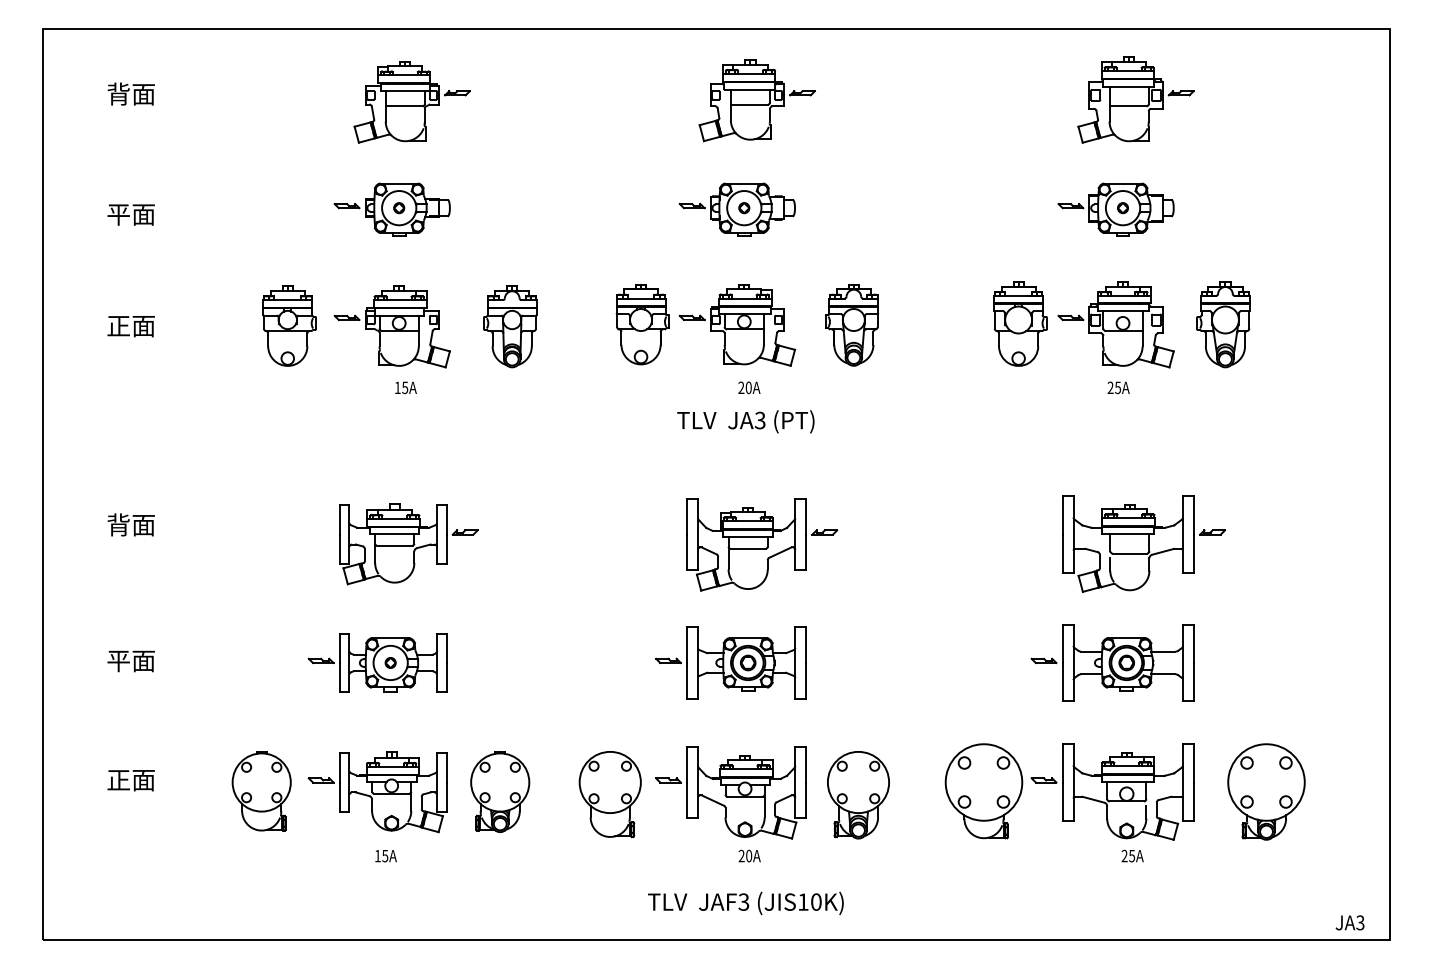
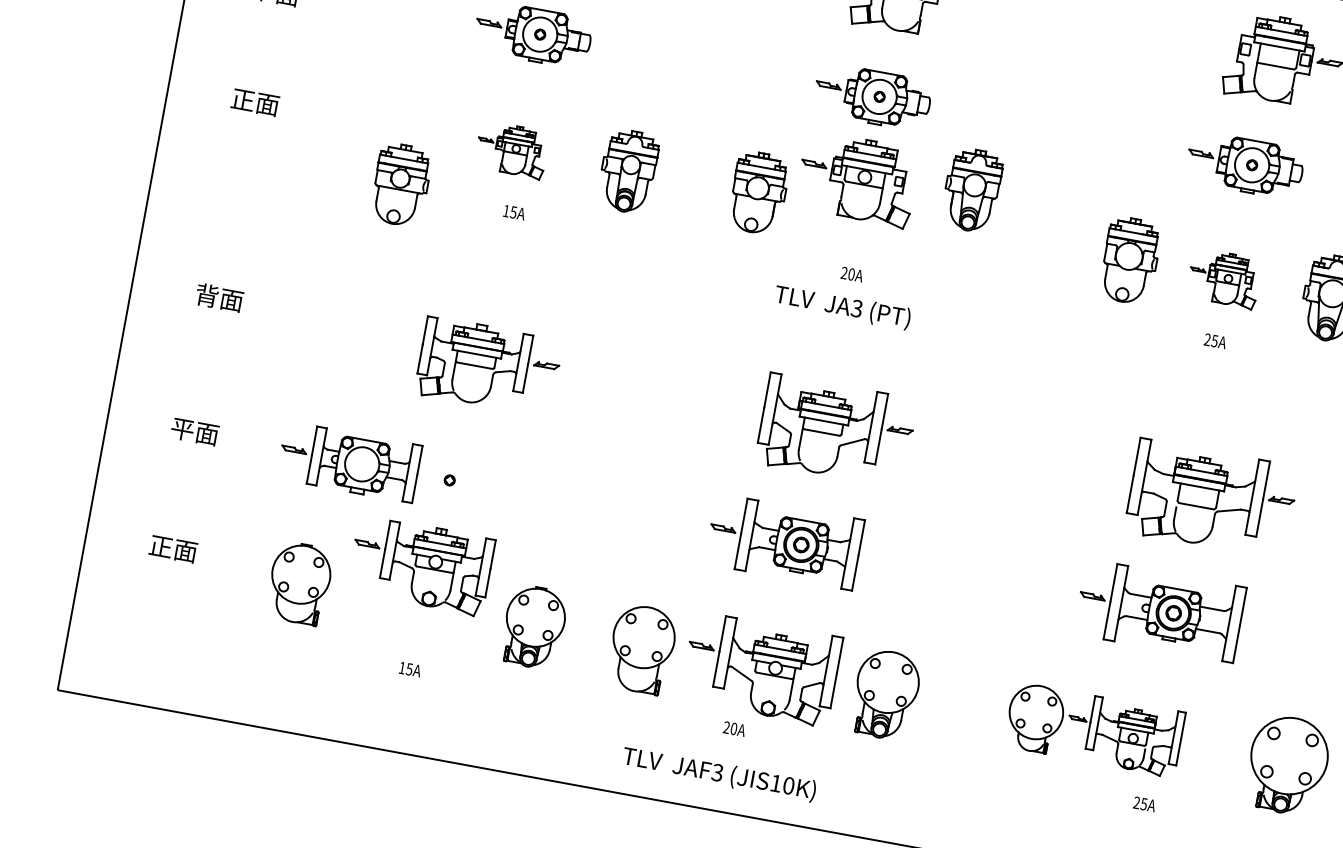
part: (1115, 324) -> (1223, 278), size x0.6
part: (289, 325) -> (401, 184), moved
part: (737, 325) -> (857, 179), moved
part: (852, 325) -> (972, 190), moved
part: (391, 326) -> (511, 149), size x0.6
part: (377, 662) -> (349, 461), moved
part: (1069, 791) -> (1094, 729), size x0.7
part: (377, 792) -> (420, 566), moved
text: (749, 855) -> (734, 728), moved
text: (745, 903) -> (718, 774), moved

